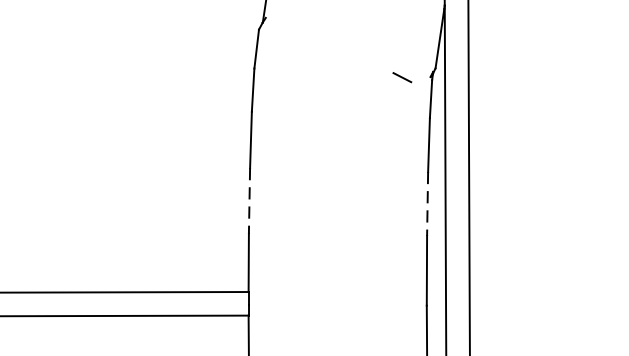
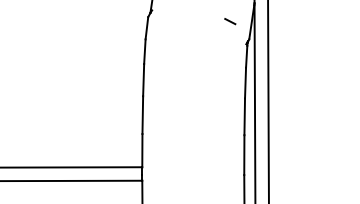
line: (402, 77) -> (230, 21), moved
line: (248, 201) -> (142, 115), dashed -> solid
line: (427, 205) -> (244, 117), dashed -> solid

